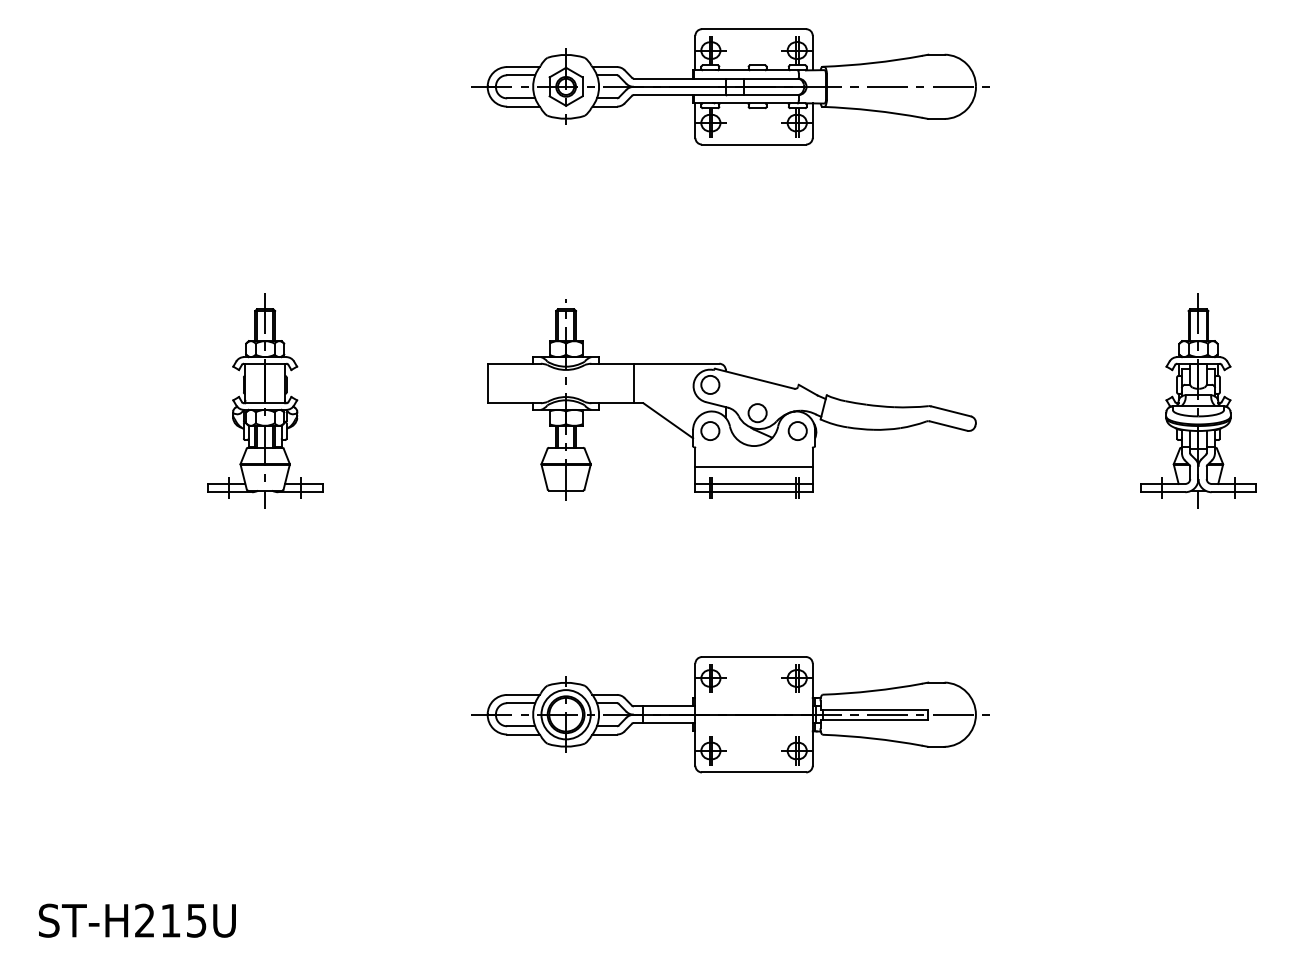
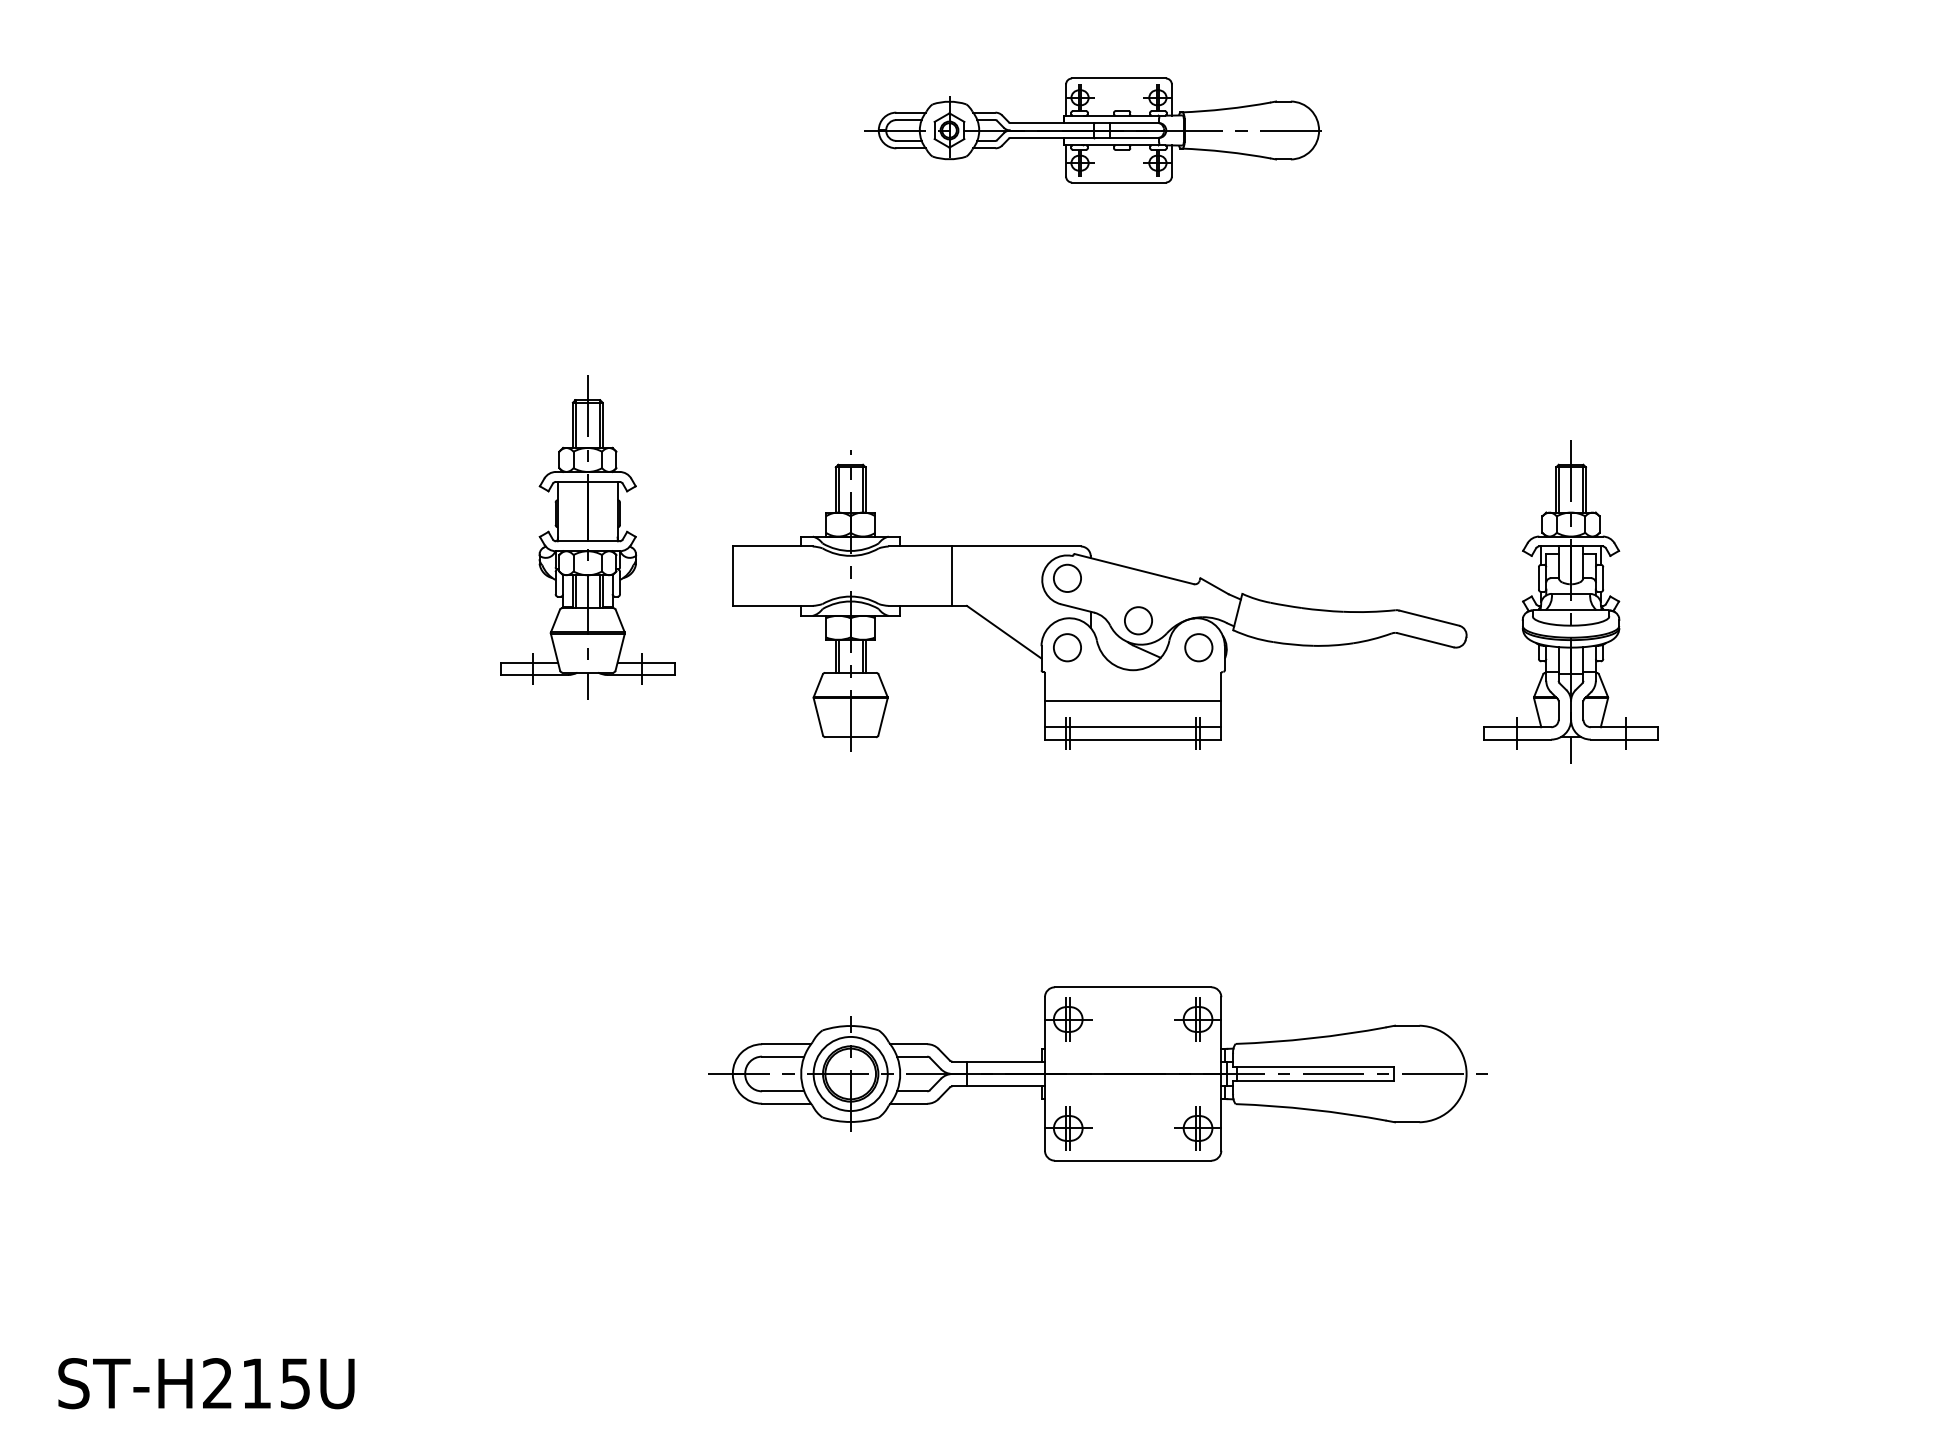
part: (730, 86) -> (1097, 129), size x0.6
part: (265, 400) -> (588, 537), moved
part: (1198, 400) -> (1571, 601), moved

